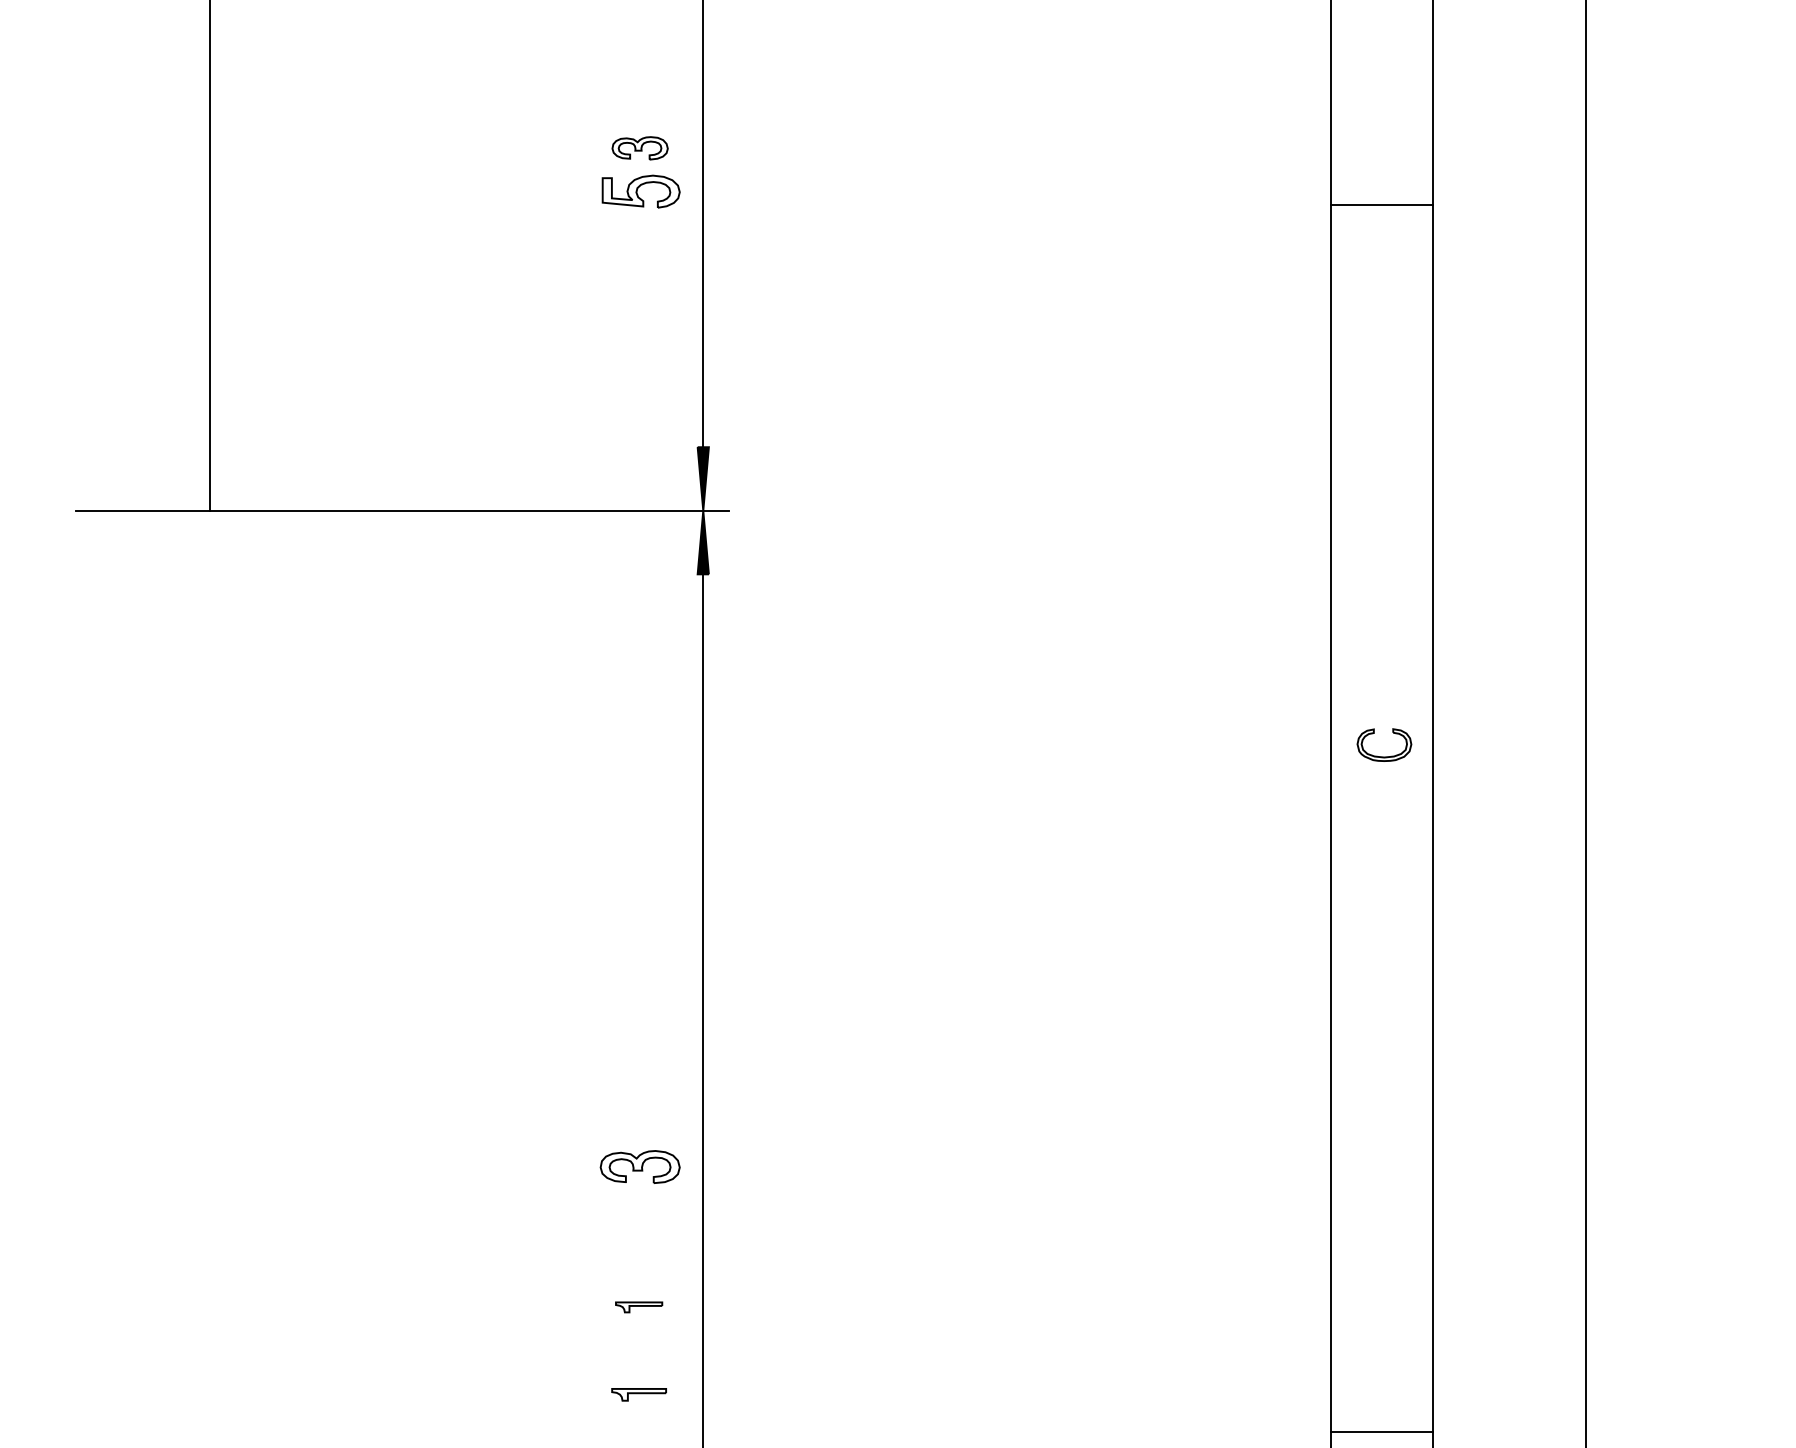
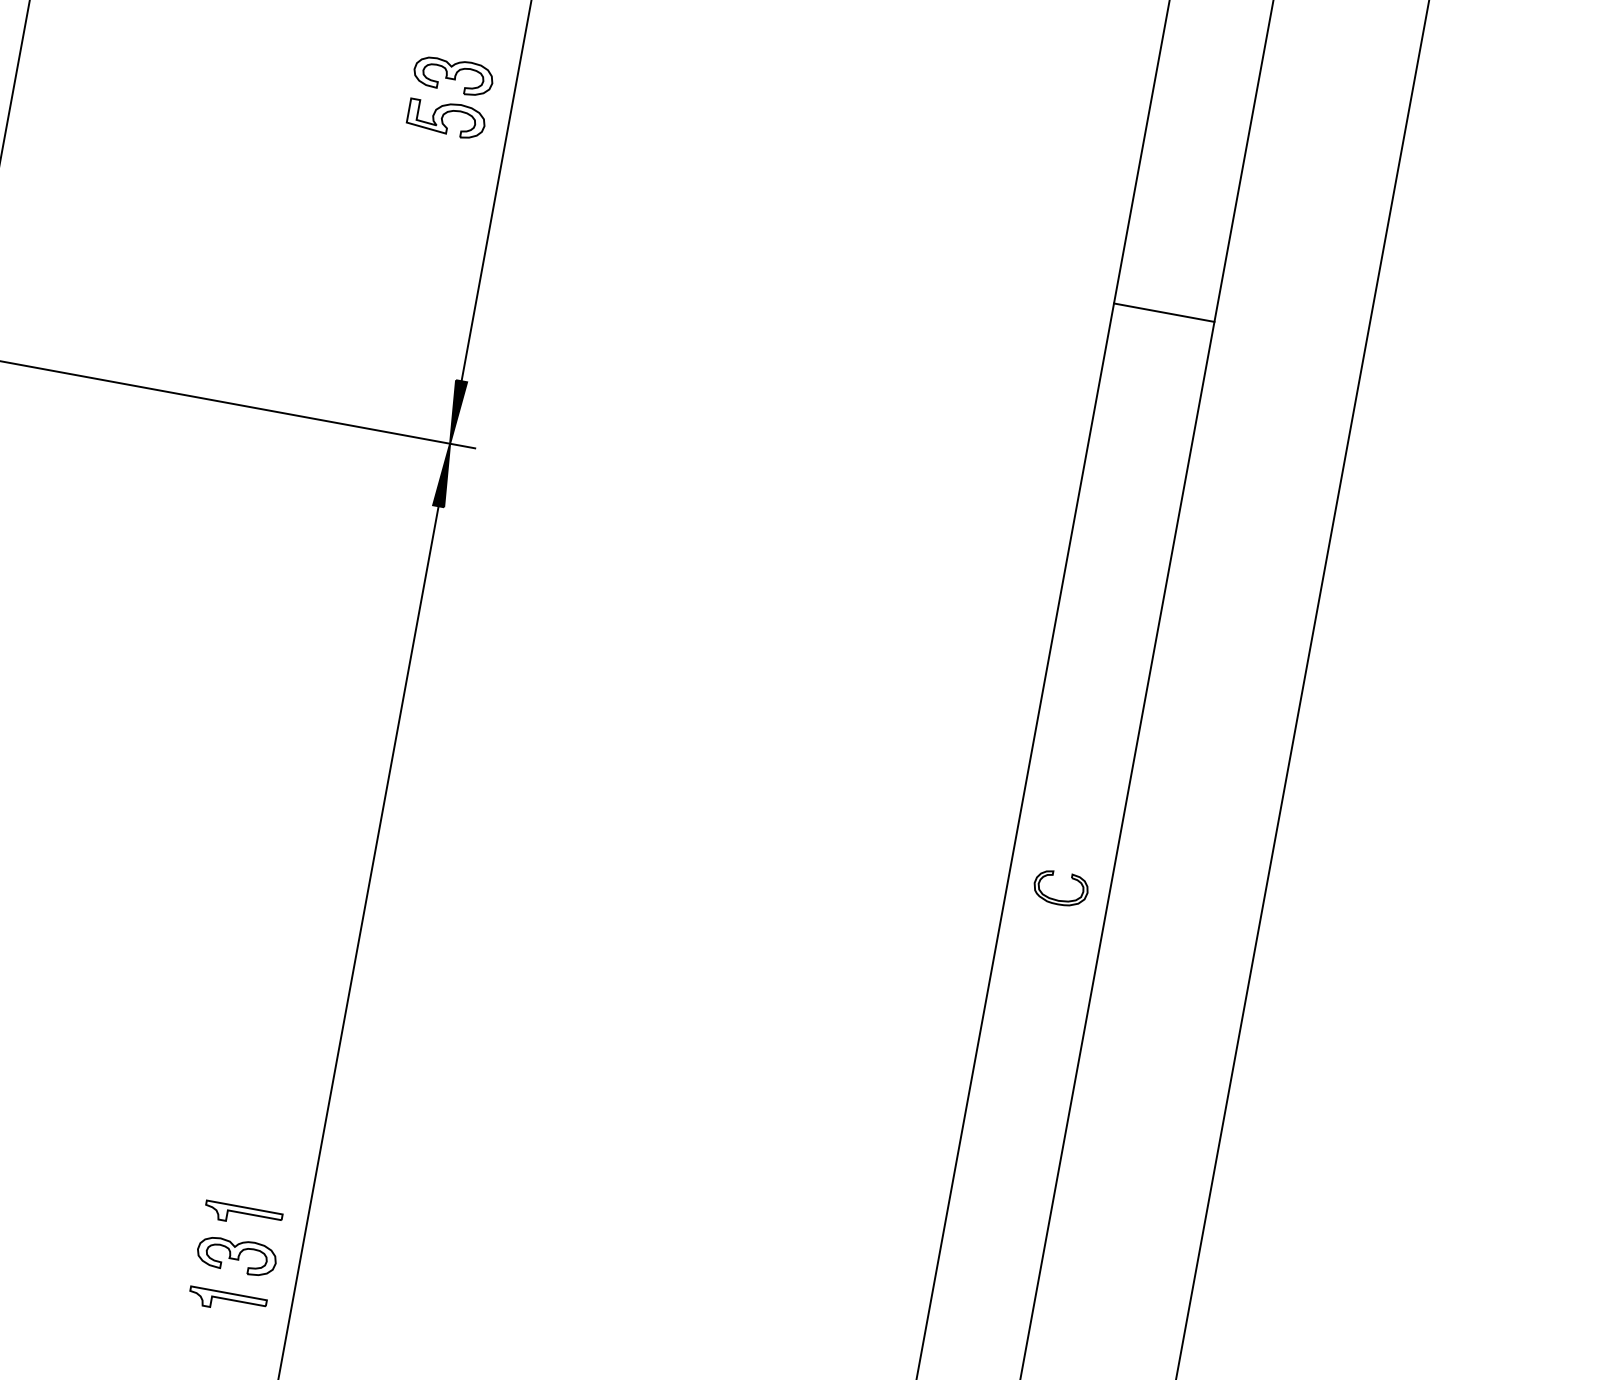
part: (639, 148) -> (452, 75), size x1.43
line: (1381, 204) -> (1163, 312), moved
part: (1384, 756) -> (1058, 899), moved
part: (639, 1166) -> (236, 1255), moved
part: (638, 1307) -> (242, 1215), size x1.67
part: (638, 1394) -> (226, 1301), size x1.43

